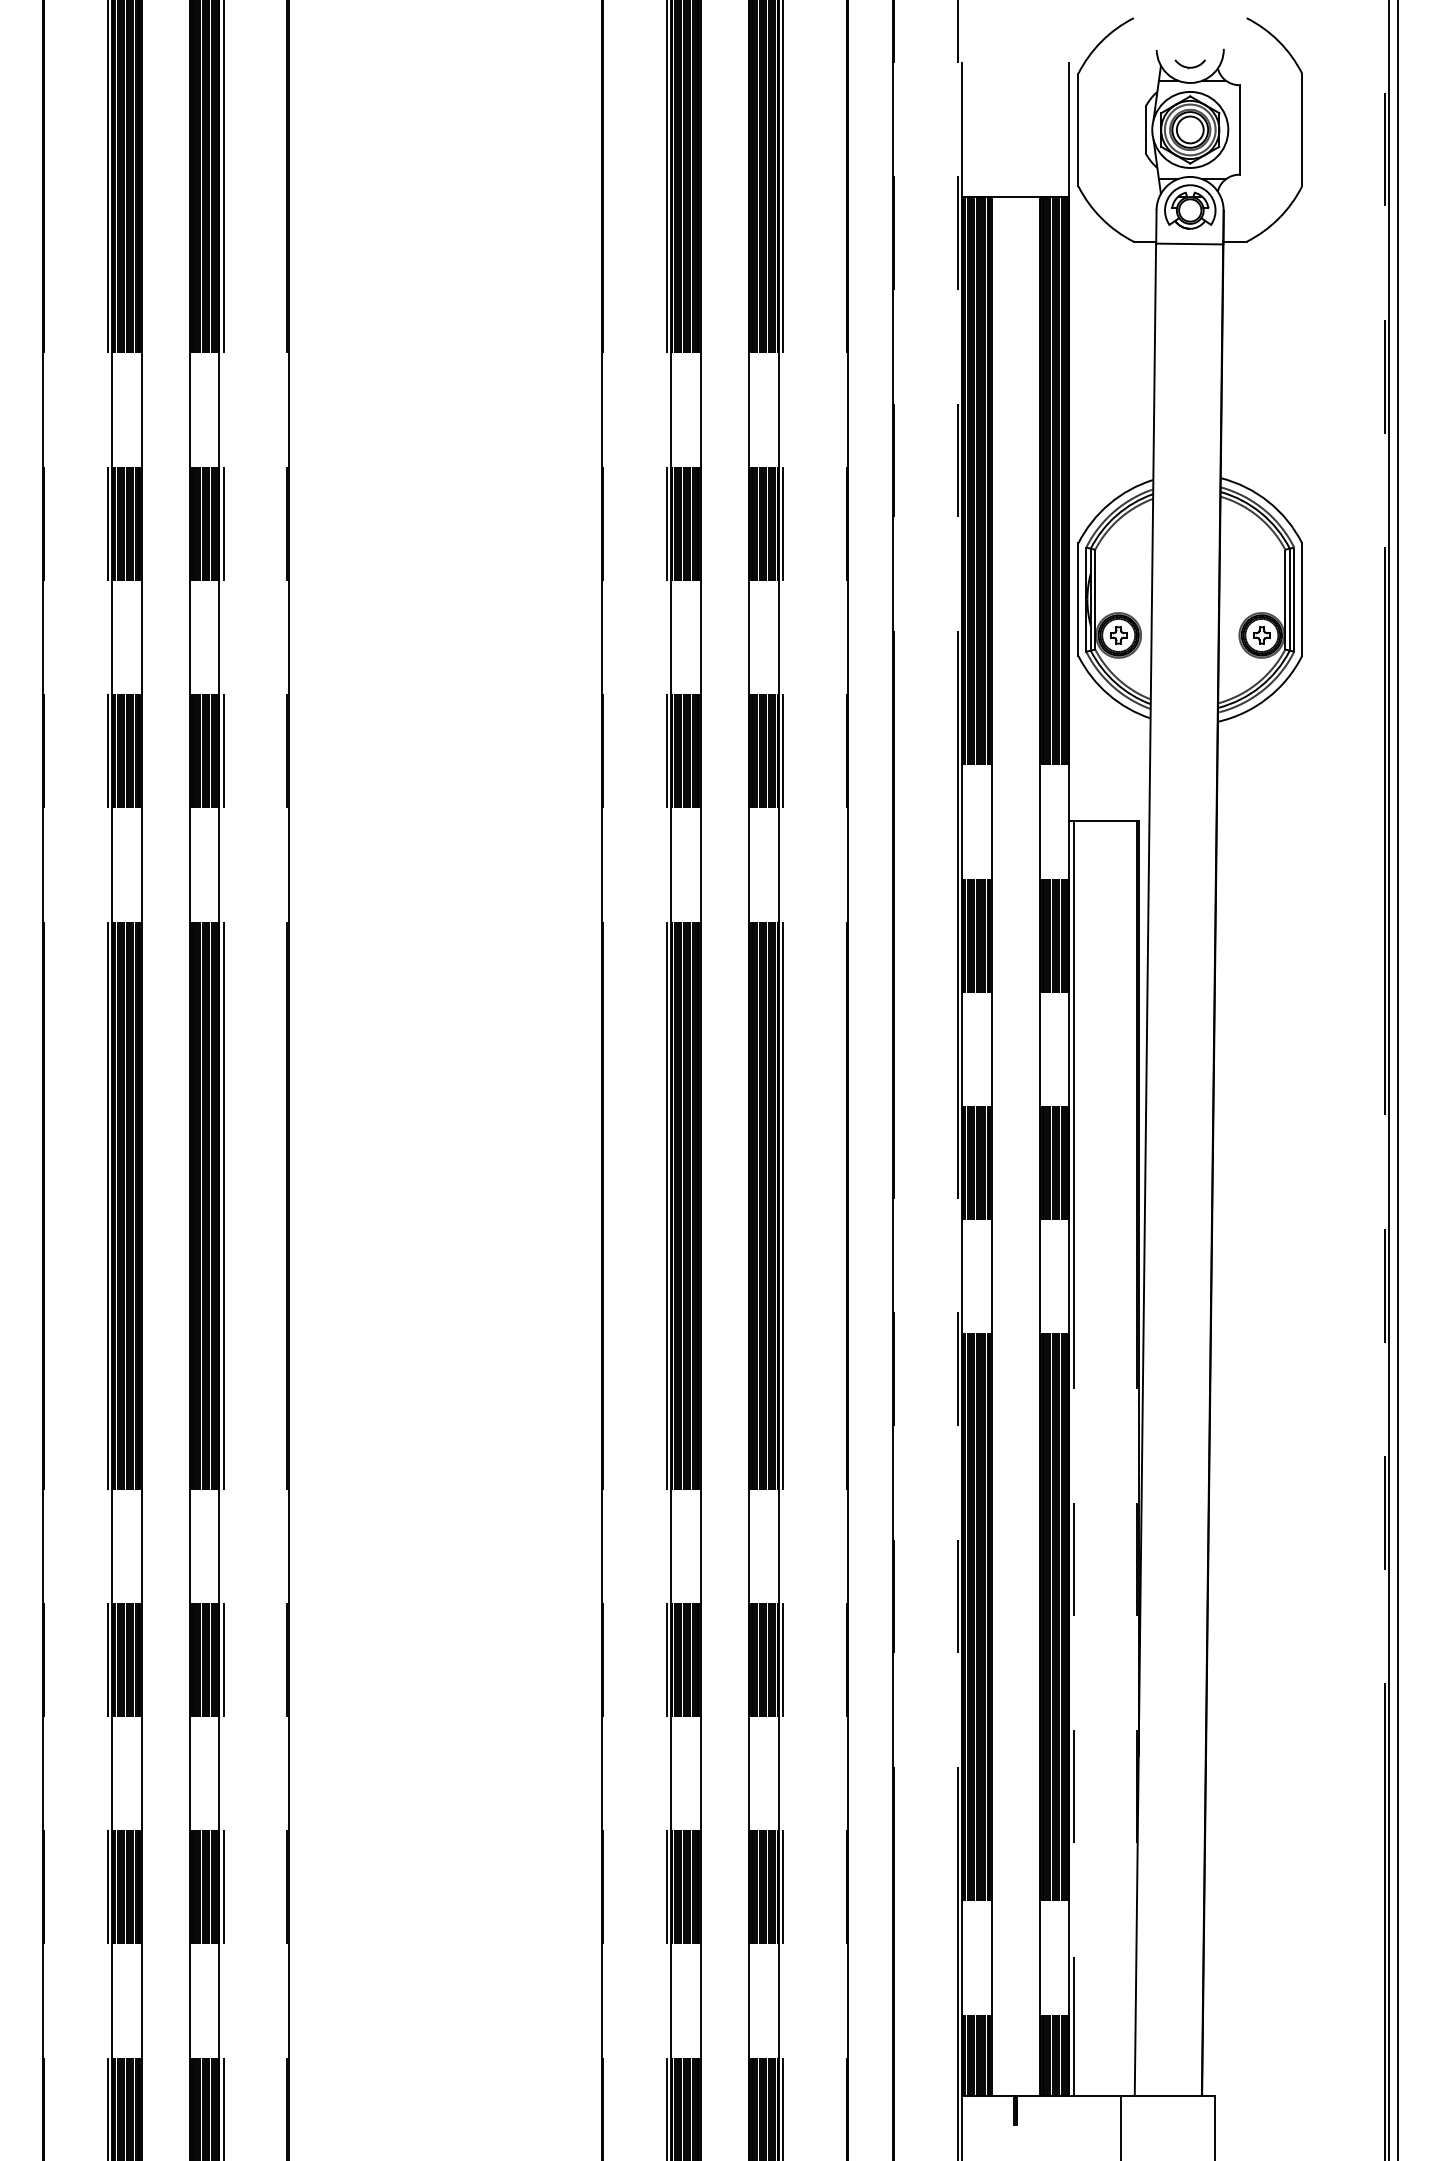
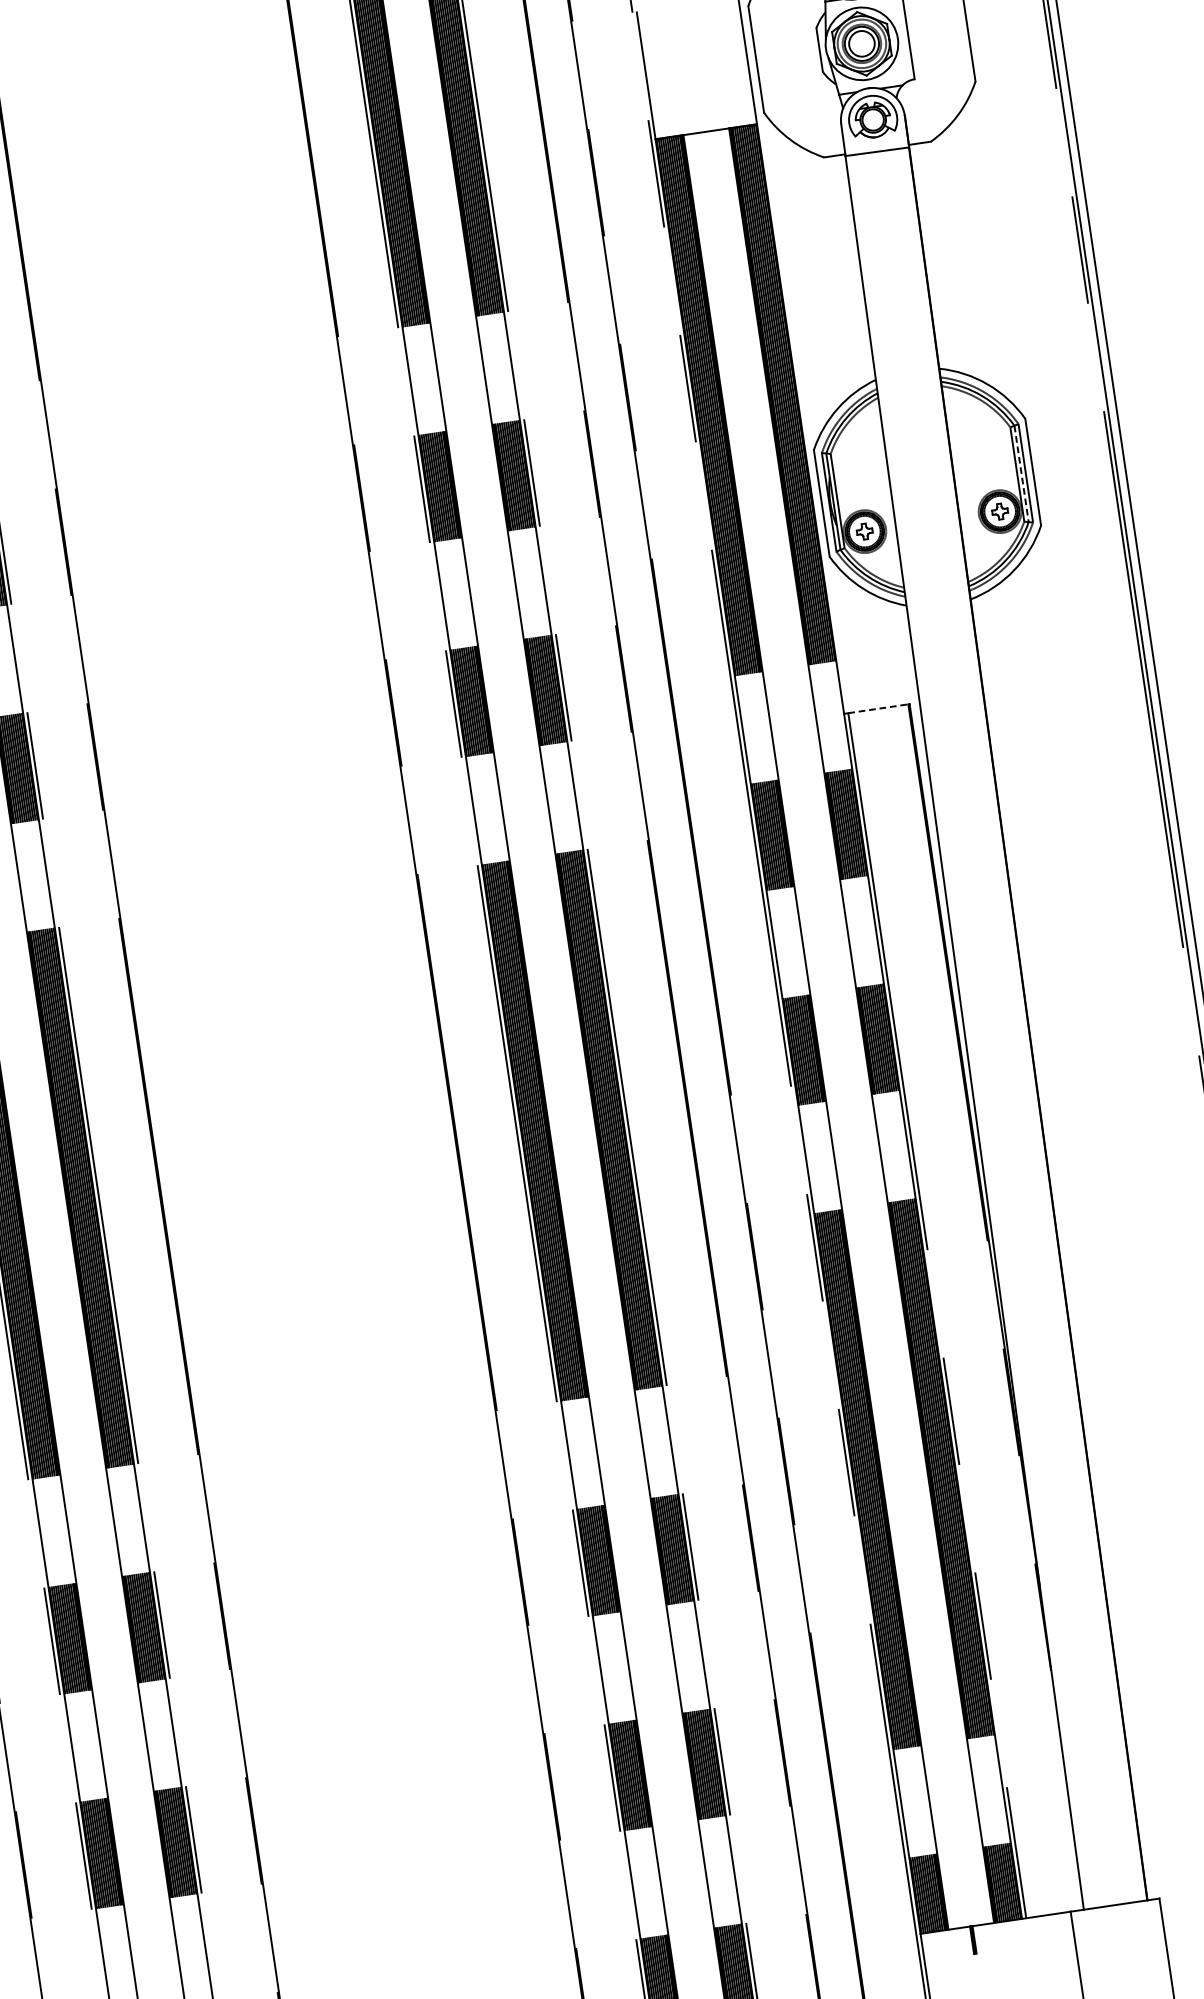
line: (1289, 599) -> (1021, 473), solid -> dashed
line: (1105, 820) -> (878, 708), solid -> dashed

